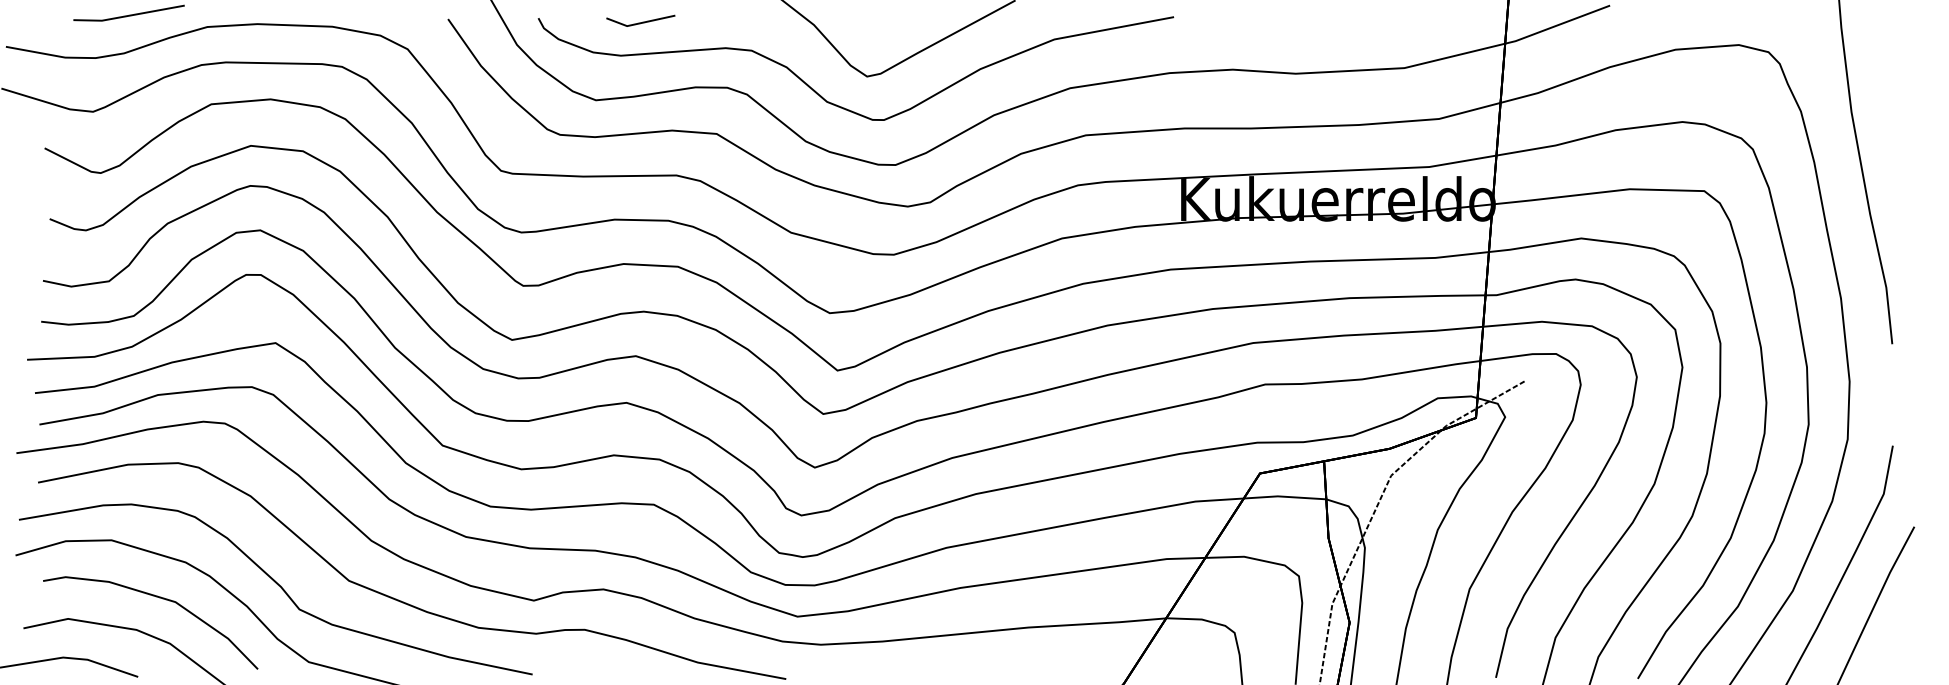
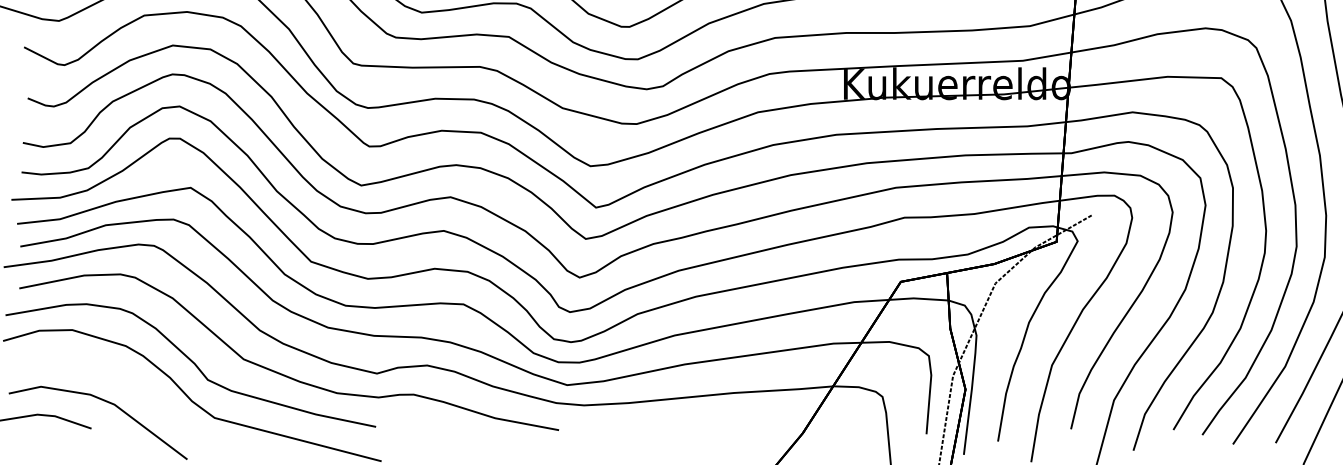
part: (159, 598) -> (106, 372), removed

